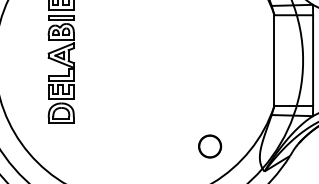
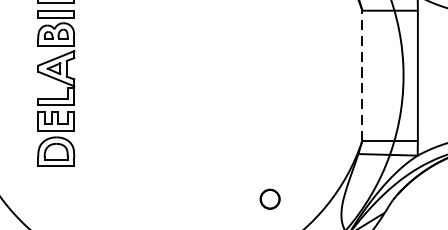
line: (274, 60) -> (362, 75), solid -> dashed
circle: (210, 146) -> (270, 199), size x0.6

